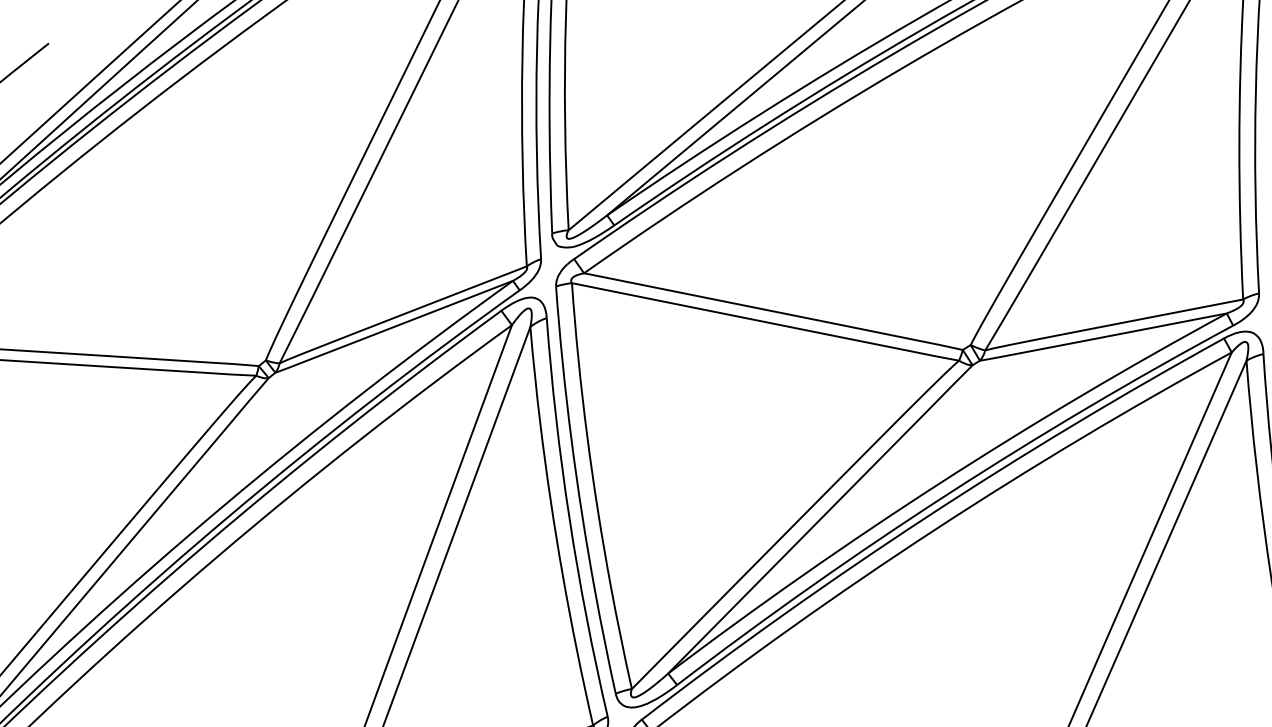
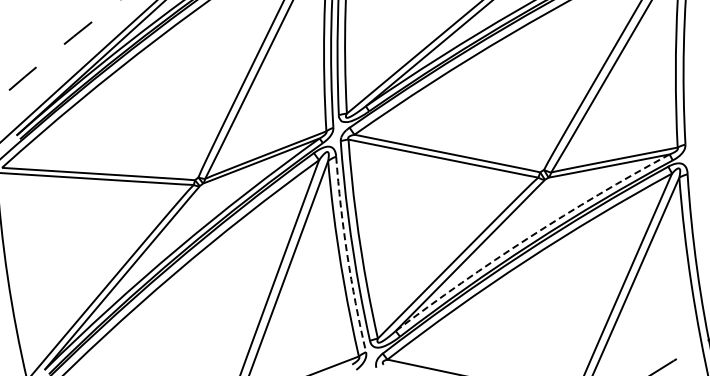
arc: (940, 482) -> (529, 237), solid -> dashed
arc: (569, 519) -> (347, 255), solid -> dashed

